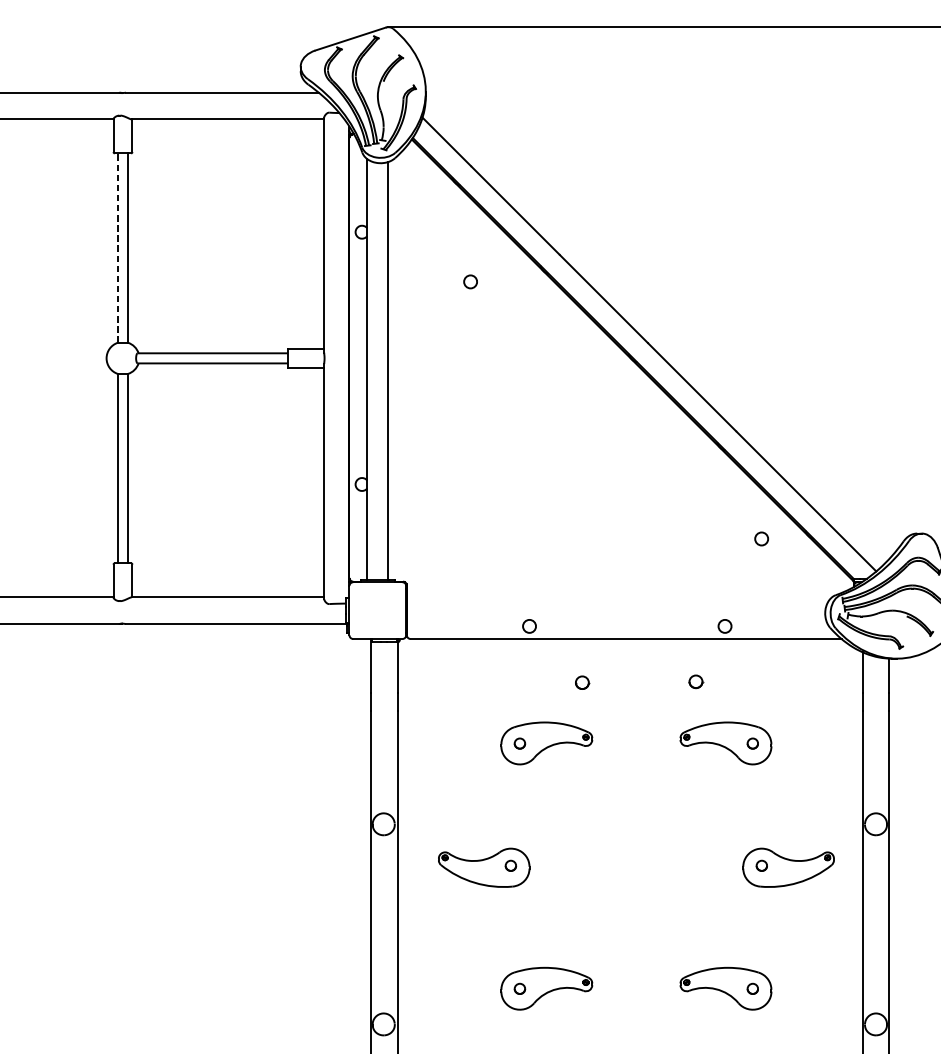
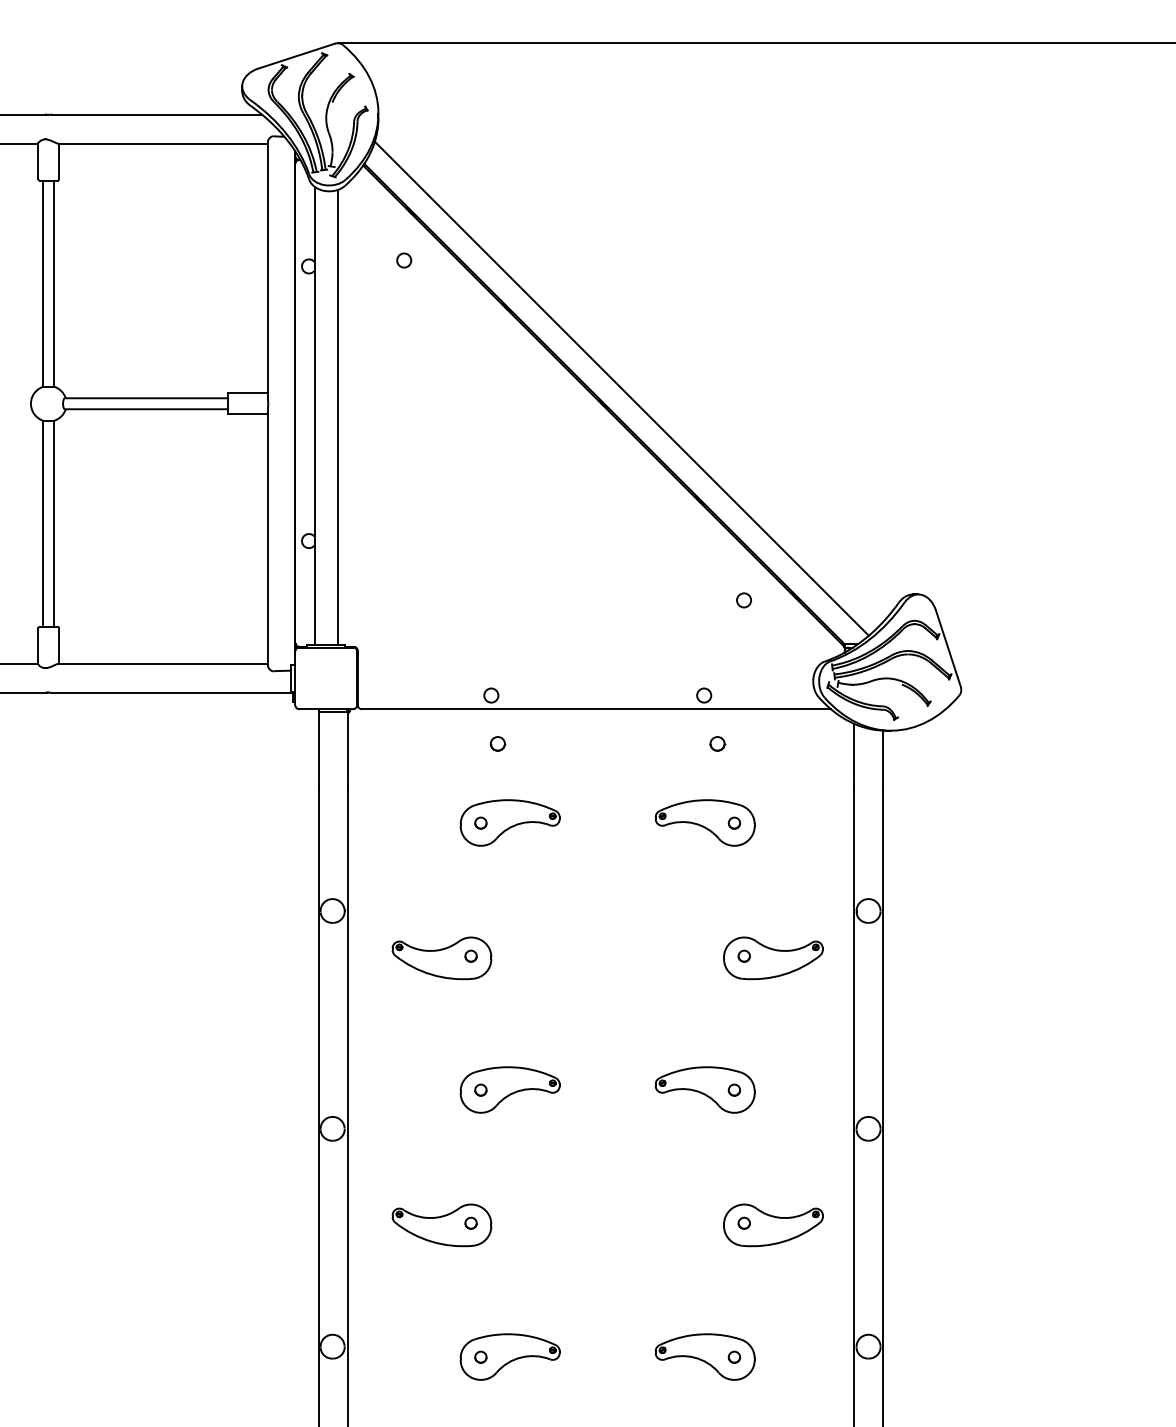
line: (118, 247) -> (43, 283), dashed -> solid
circle: (470, 281) -> (404, 260), moved
part: (695, 681) -> (717, 743), moved
part: (582, 682) -> (497, 743), moved

